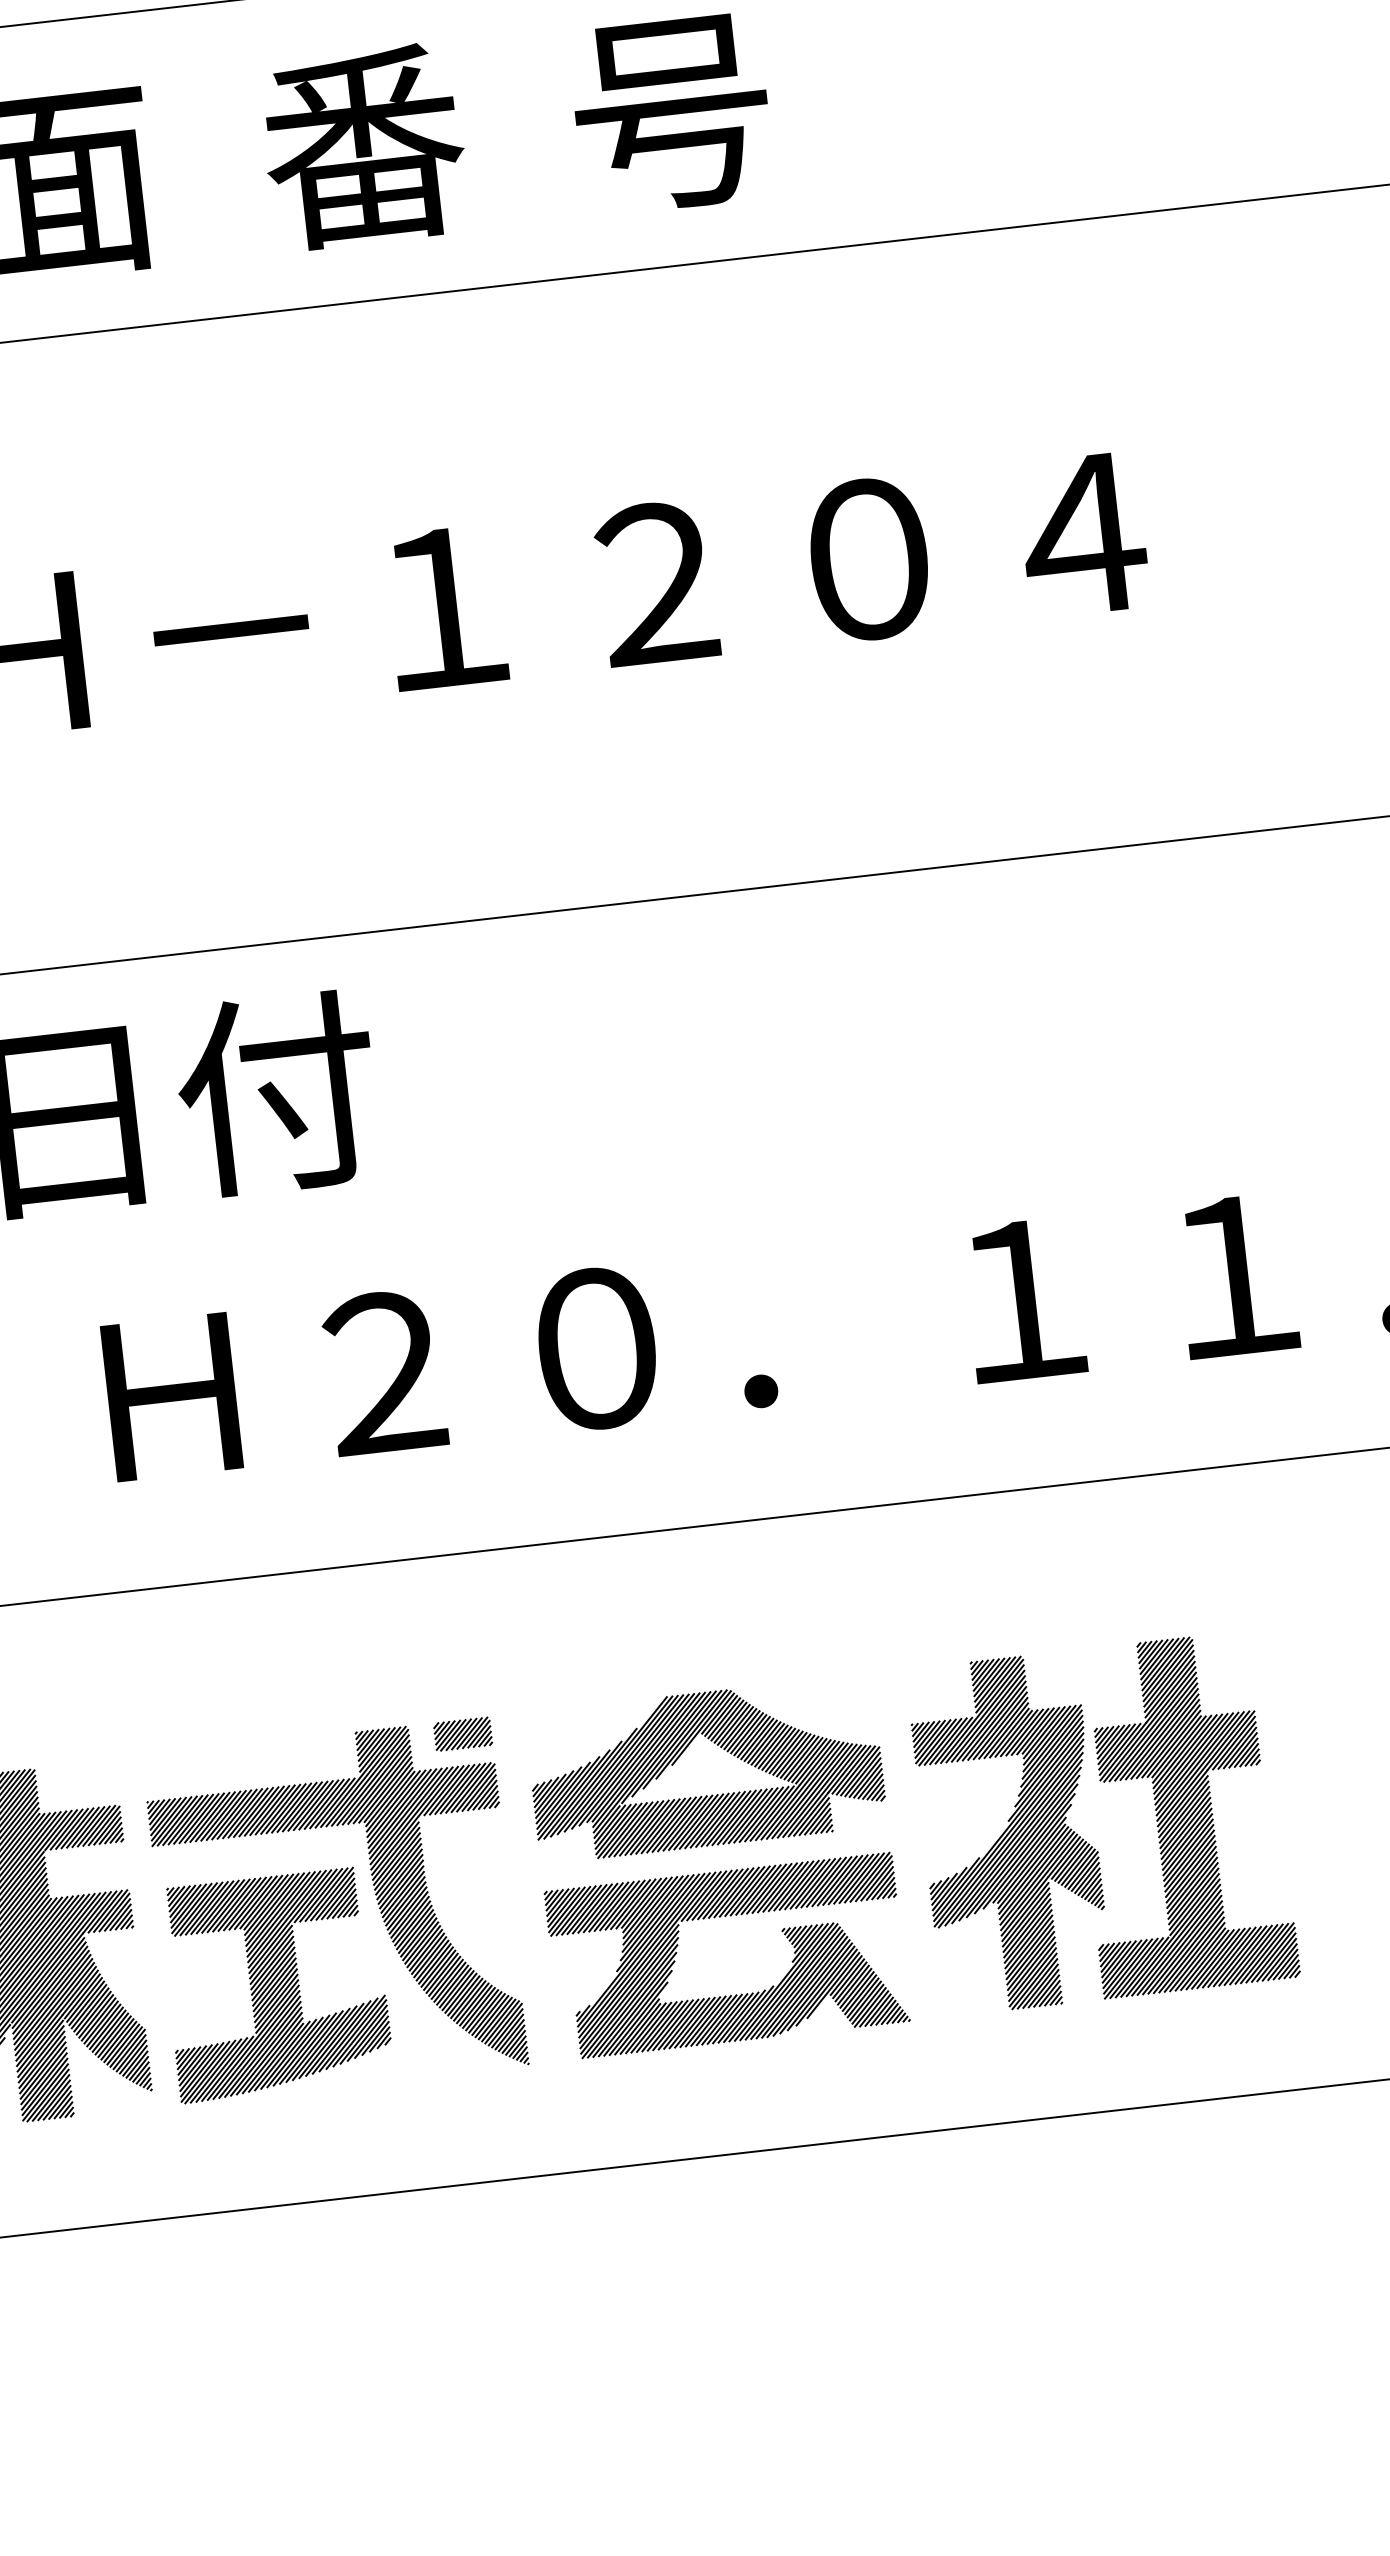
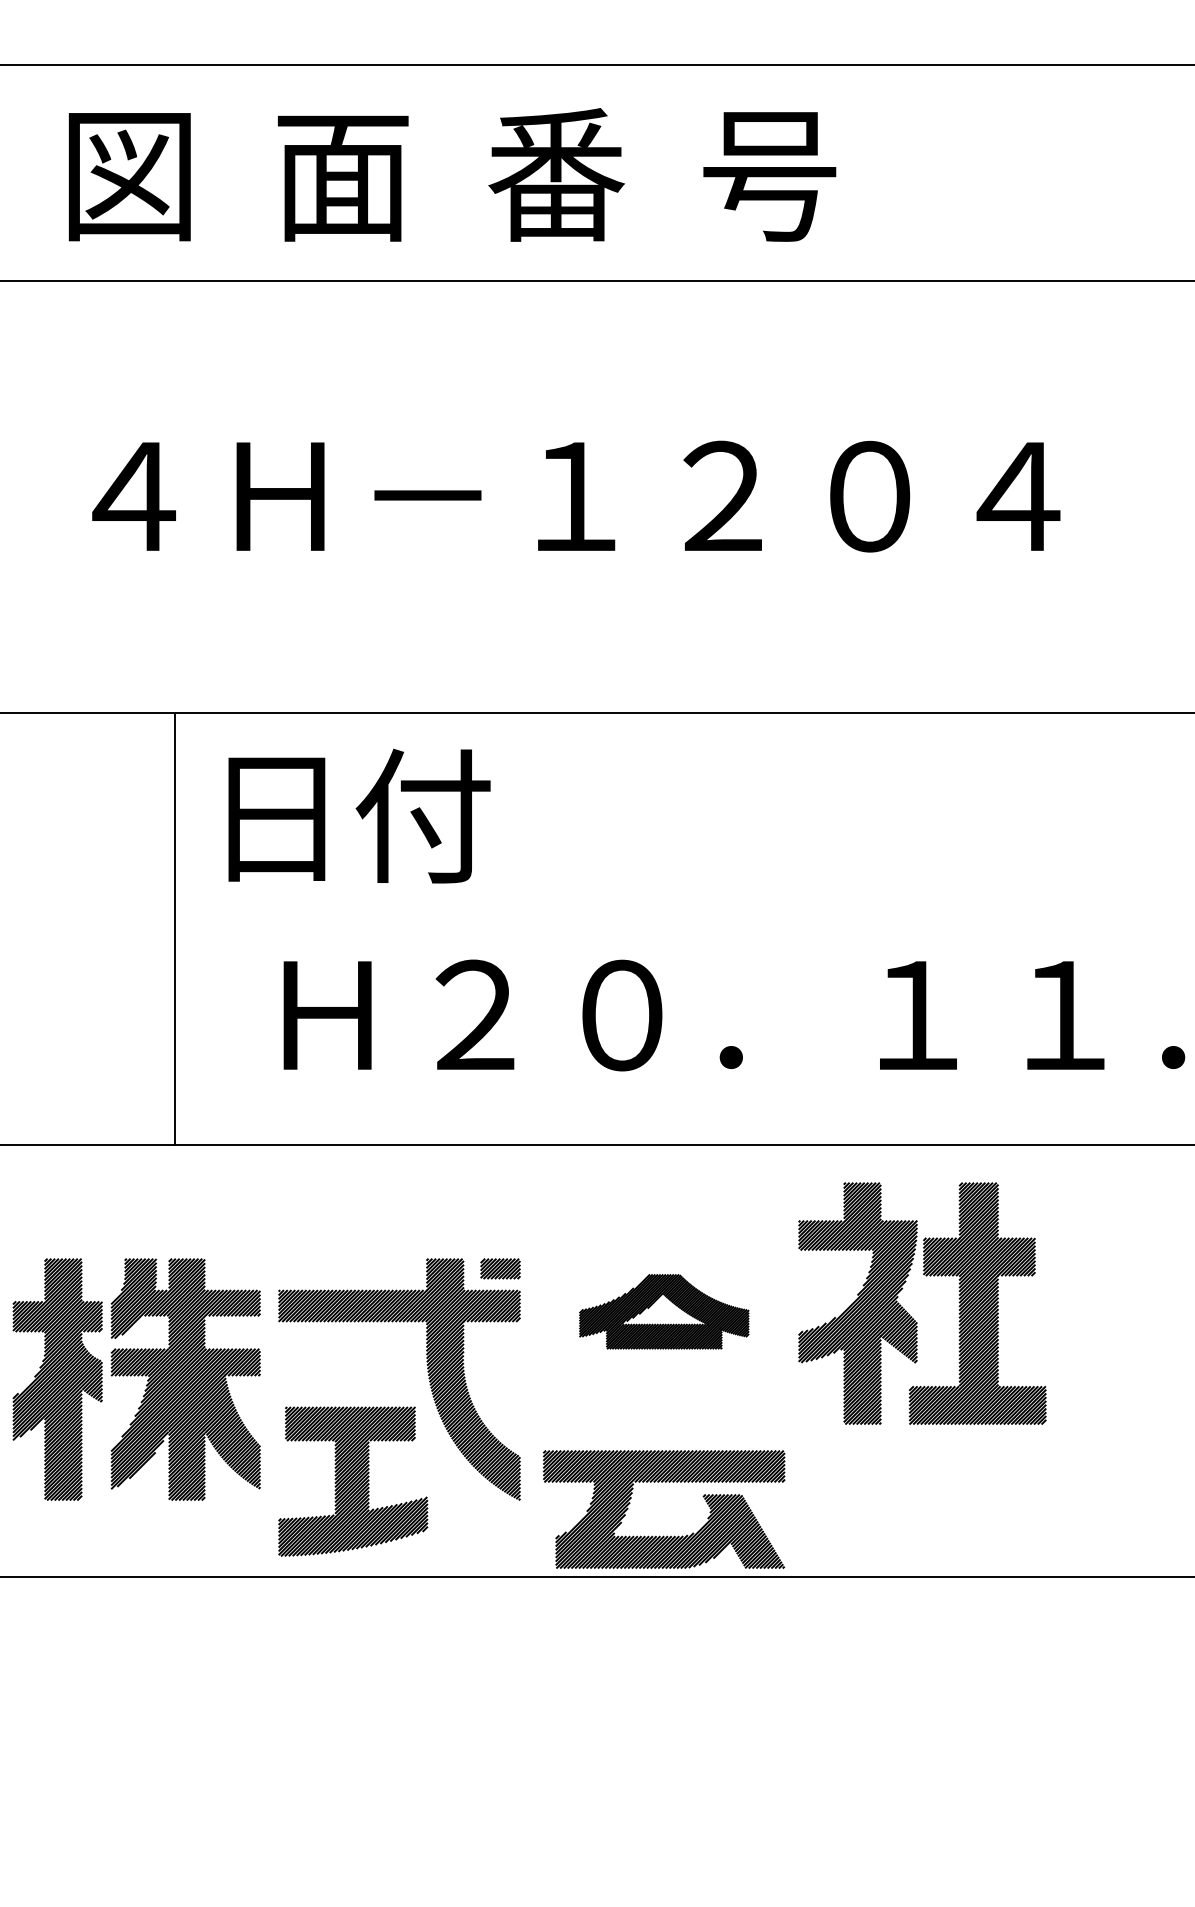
part: (706, 1768) -> (664, 1311), size x0.7
part: (1084, 1838) -> (908, 1312), moved
part: (276, 1984) -> (353, 1481), moved
part: (730, 1993) -> (663, 1535), moved

